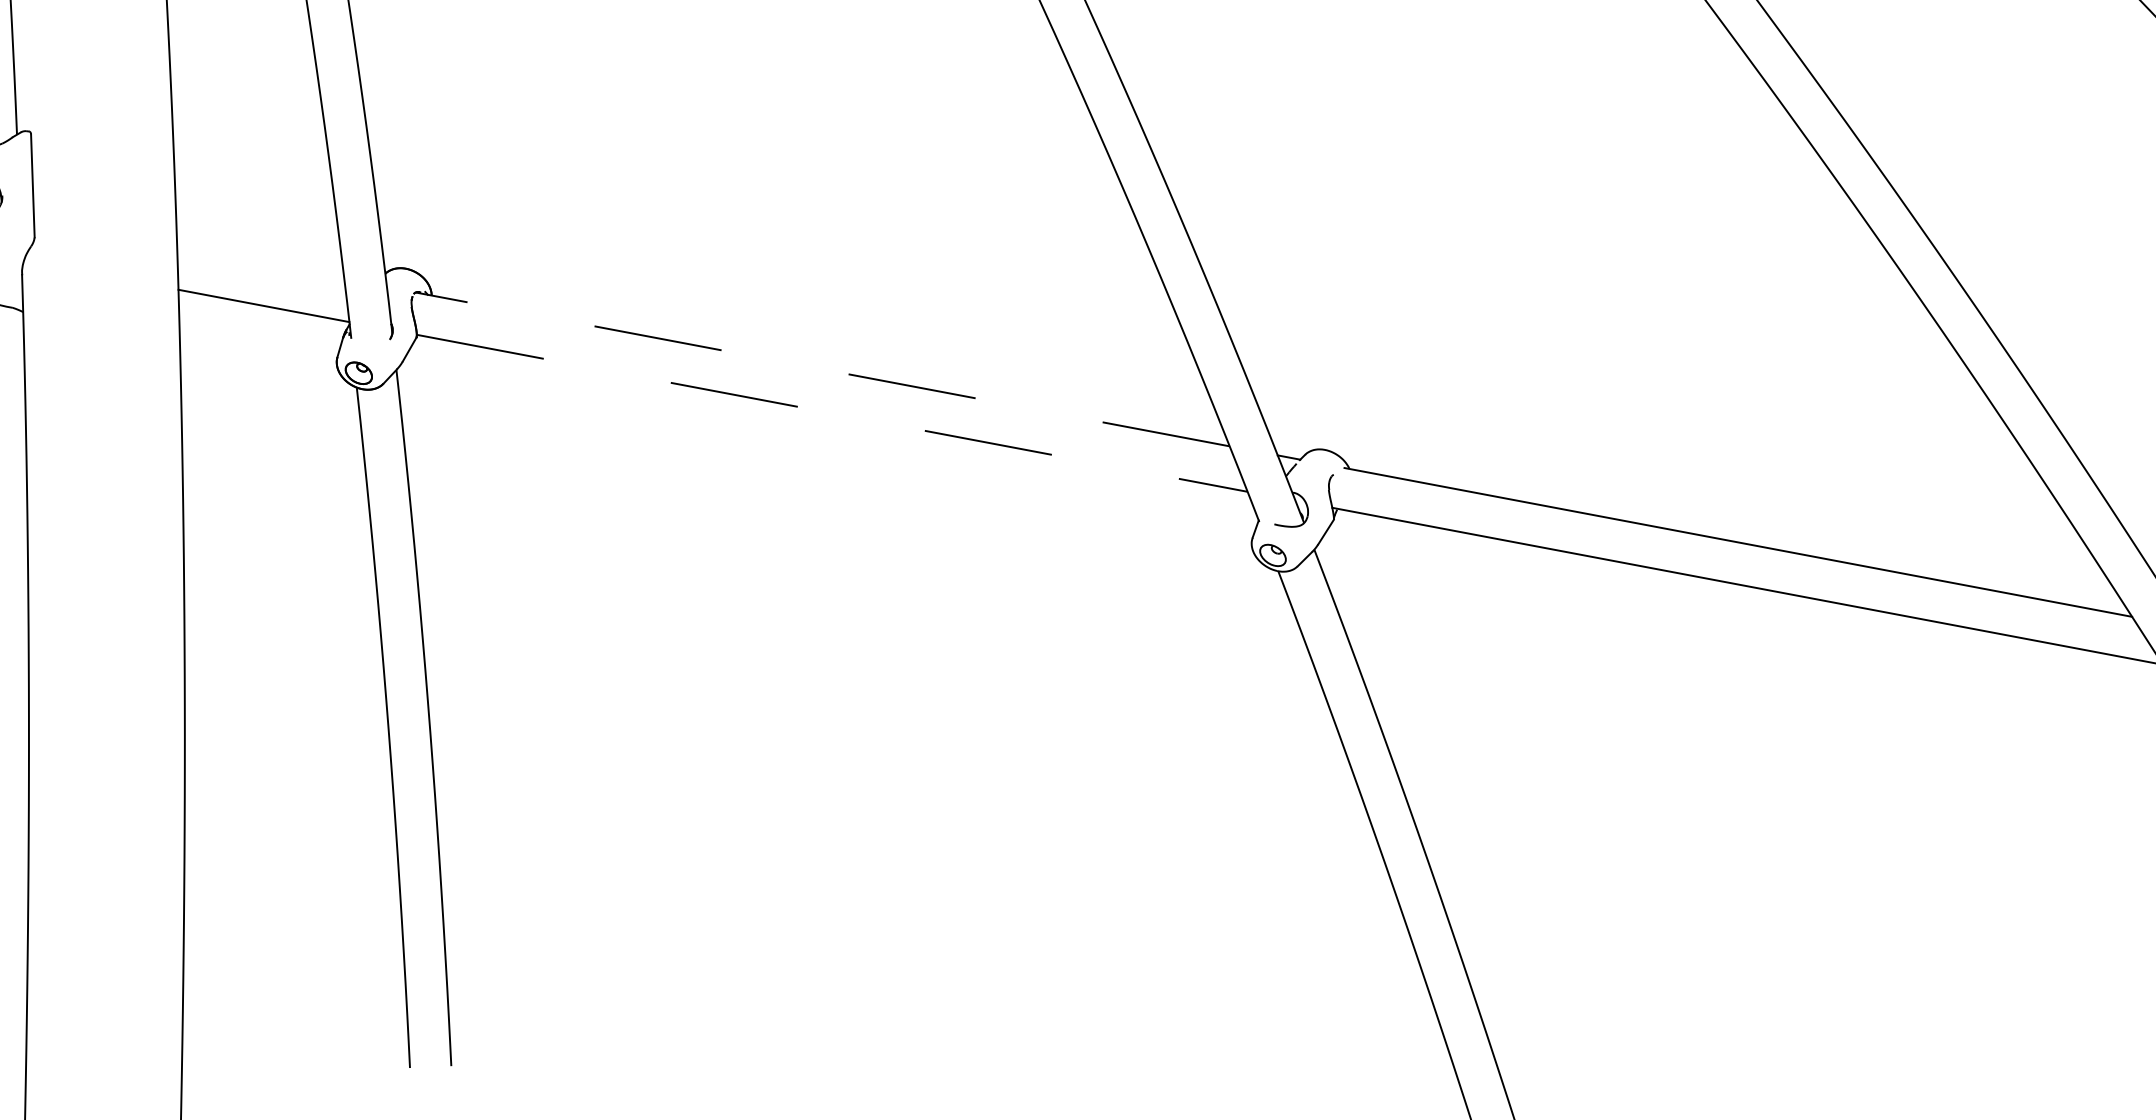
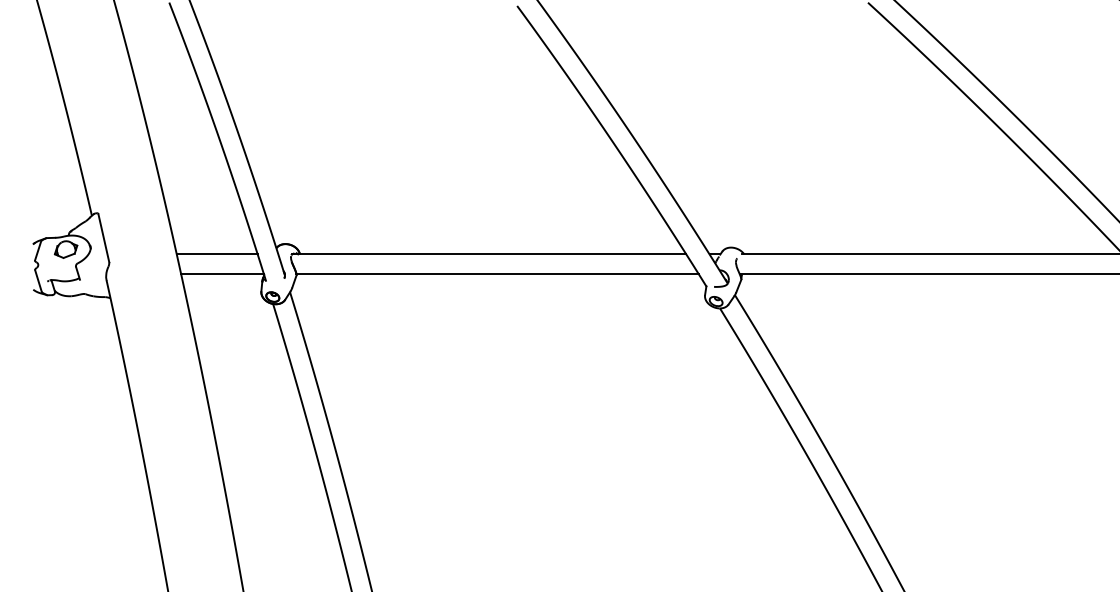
line: (259, 263) -> (216, 254), added
line: (823, 369) -> (489, 254), dashed -> solid
line: (833, 414) -> (498, 274), dashed -> solid

